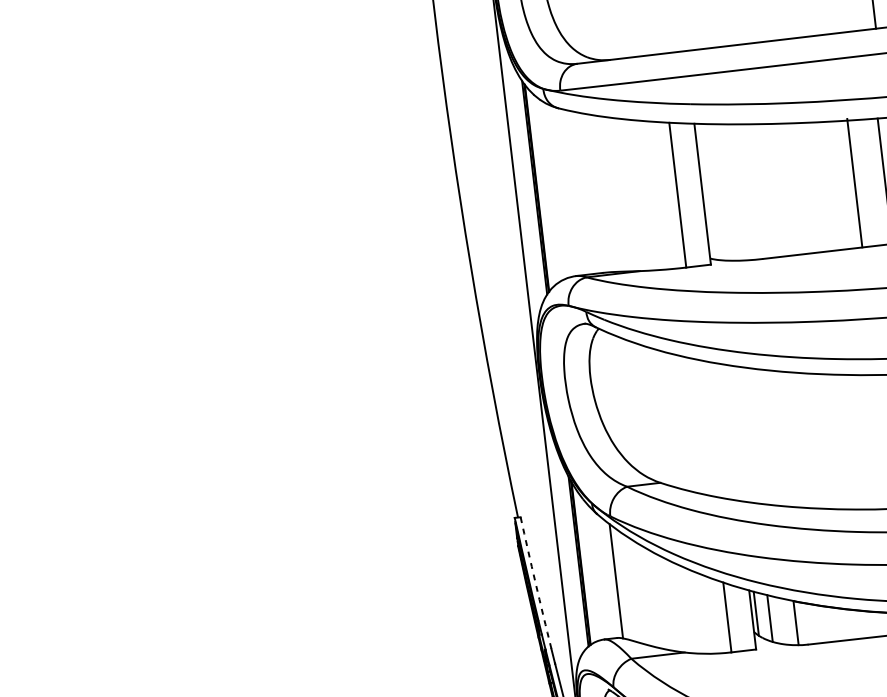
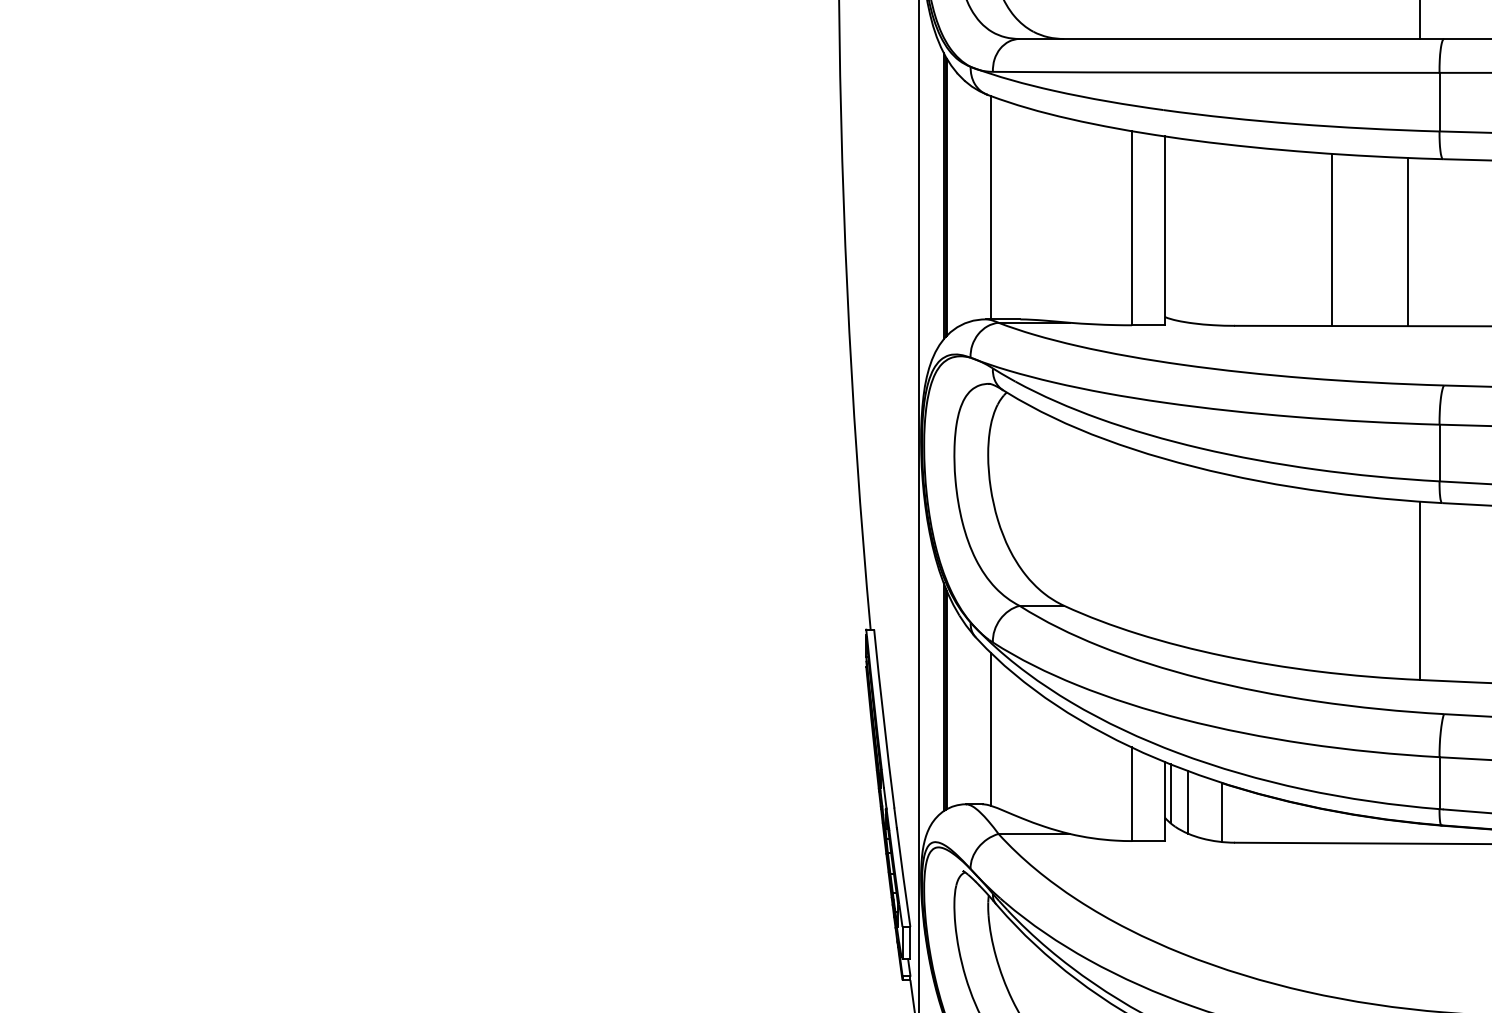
line: (854, 182) -> (1331, 239), moved
line: (570, 192) -> (990, 207), added
arc: (535, 583) -> (883, 719), dashed -> solid

